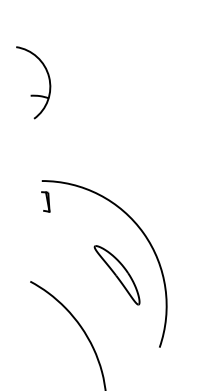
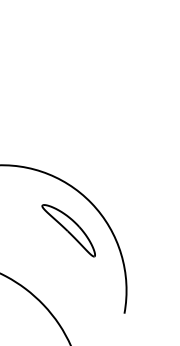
part: (116, 275) -> (68, 231), moved

